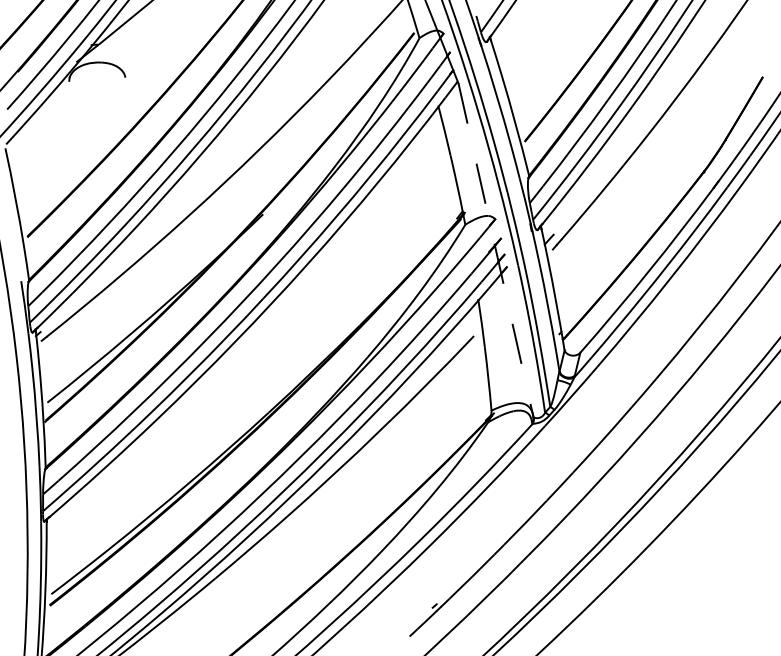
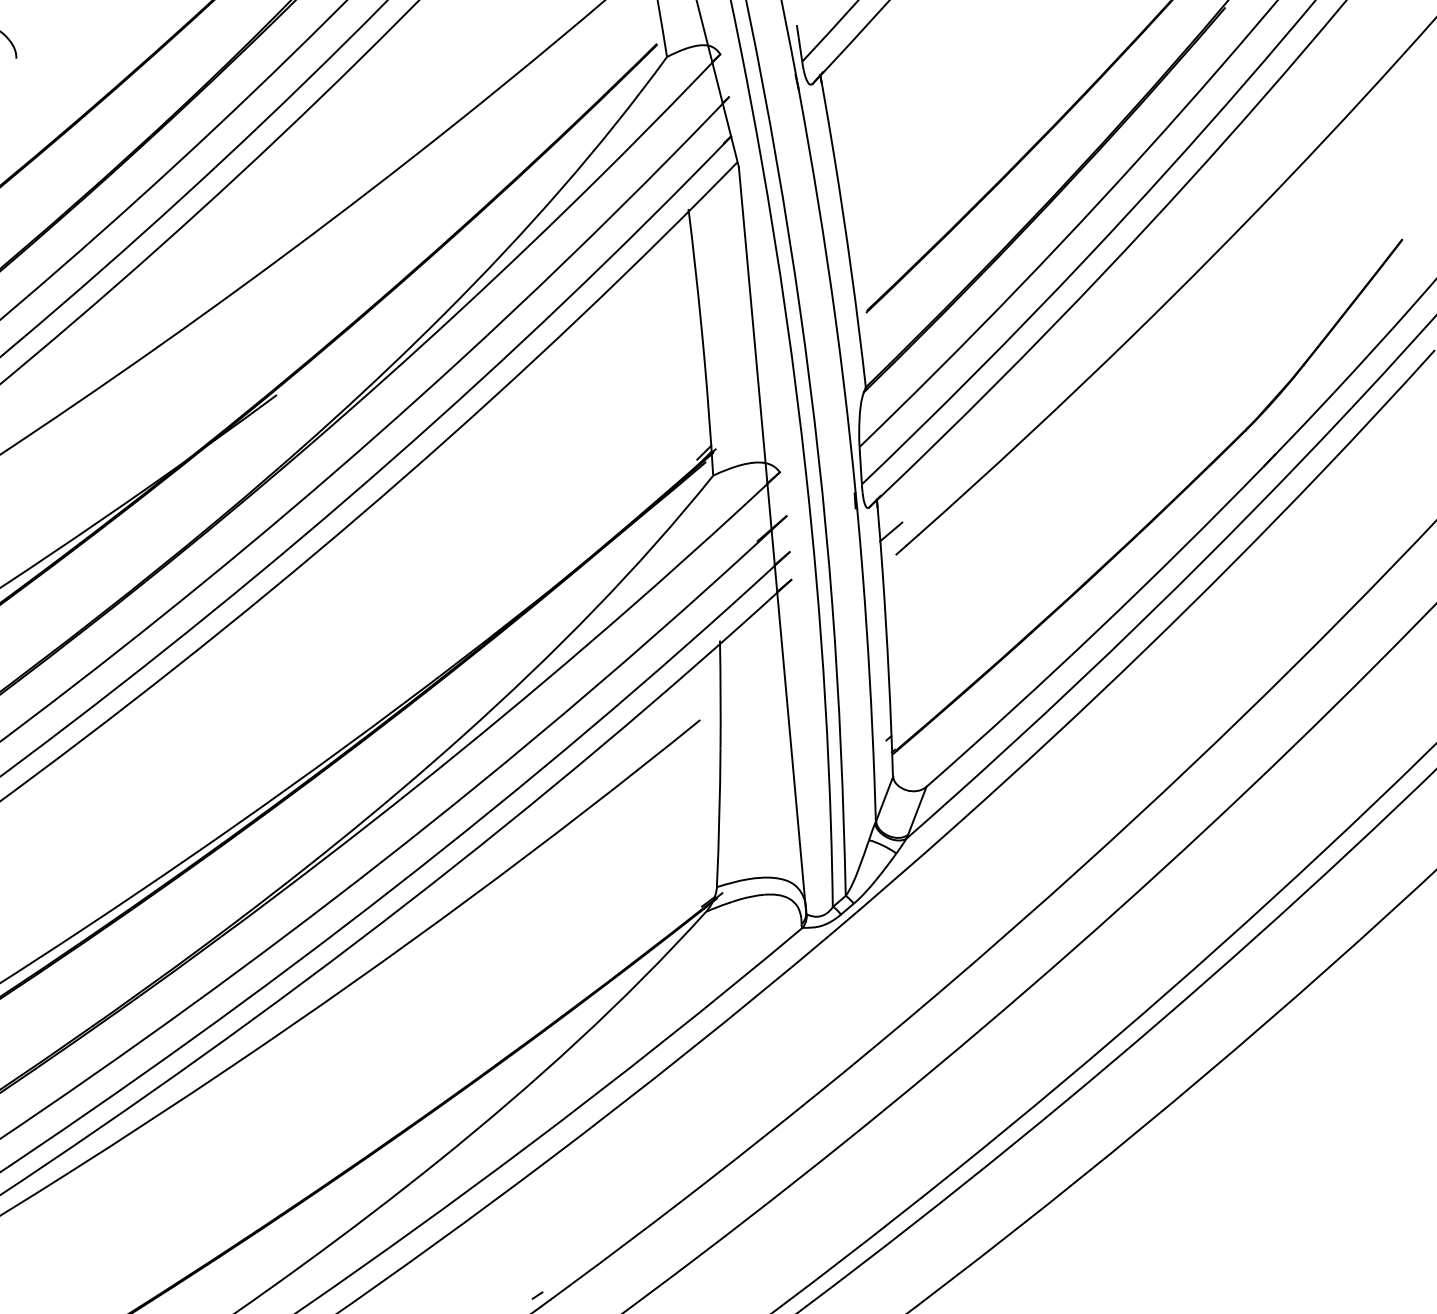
line: (496, 250) -> (773, 540), dashed -> solid

